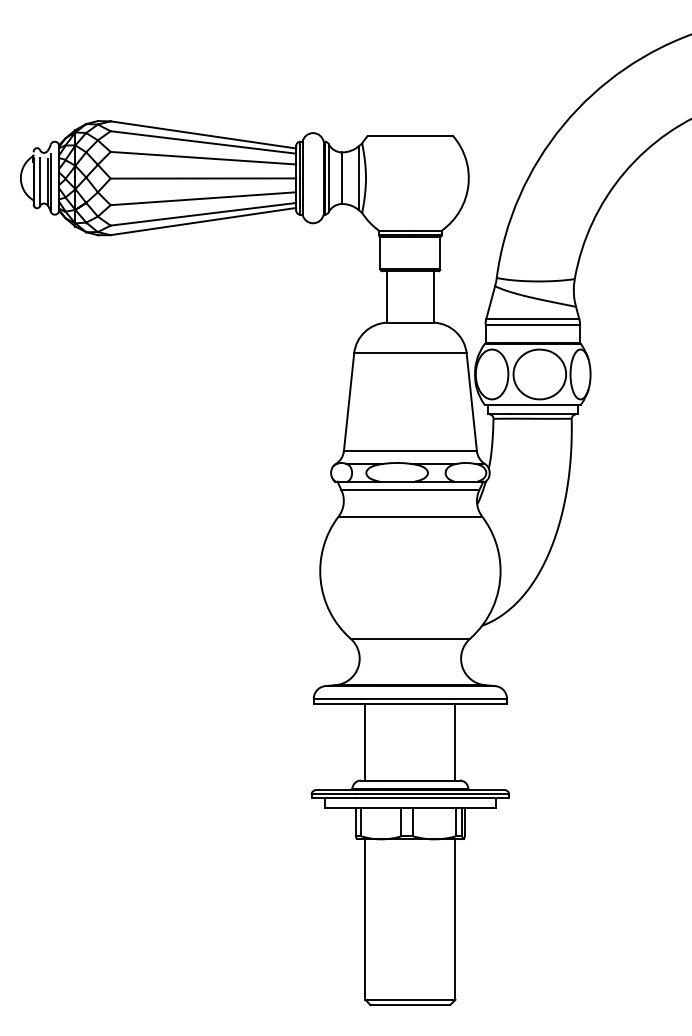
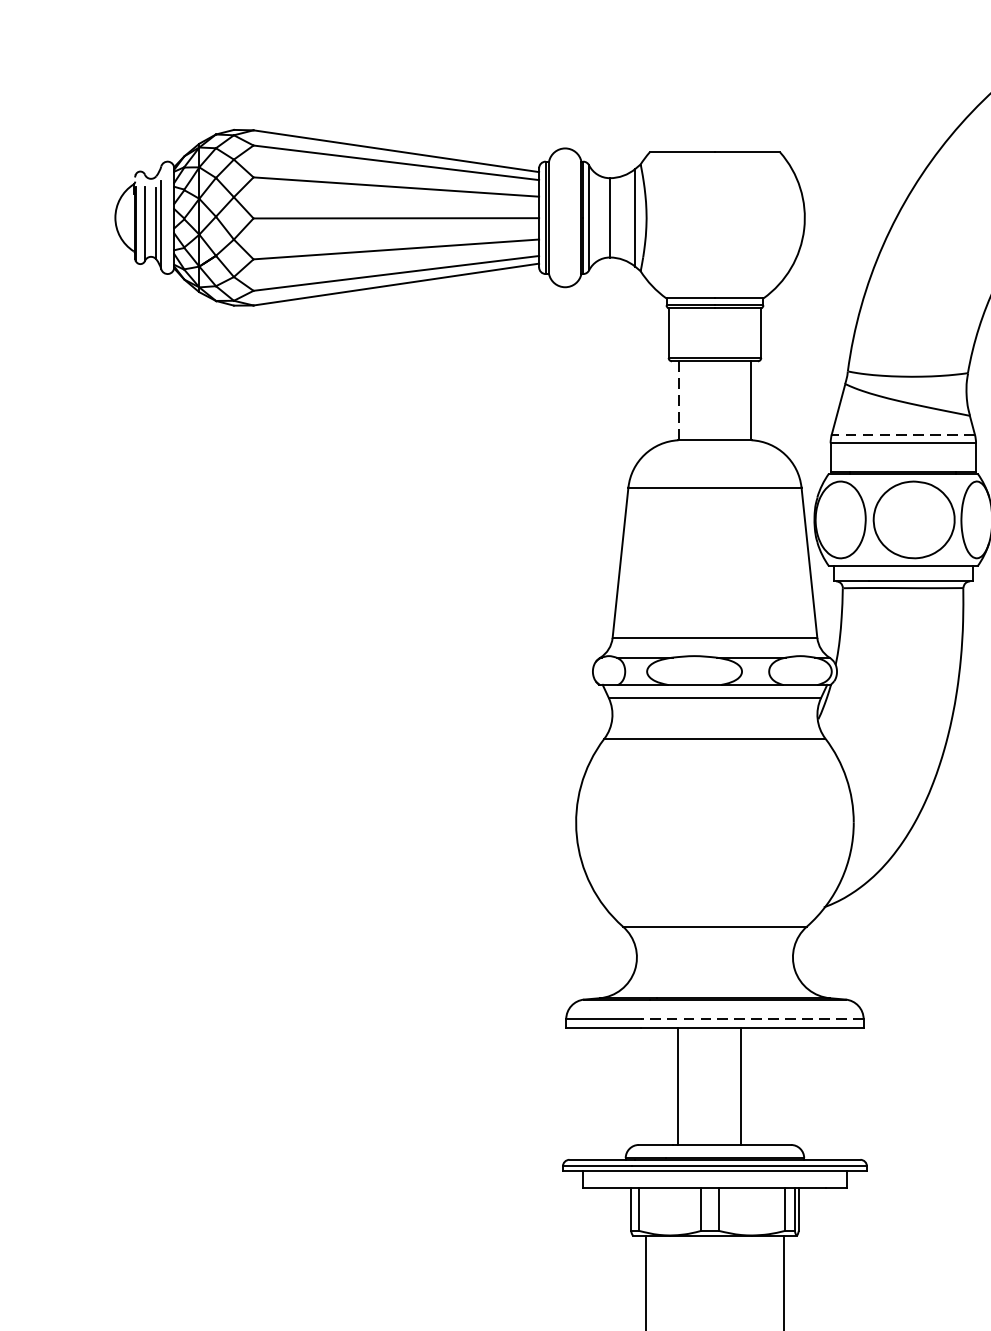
line: (387, 297) -> (679, 401), solid -> dashed
line: (532, 319) -> (902, 435), solid -> dashed
line: (434, 698) -> (752, 1018), solid -> dashed
line: (365, 742) -> (678, 1086), moved
line: (455, 742) -> (741, 1086), moved

